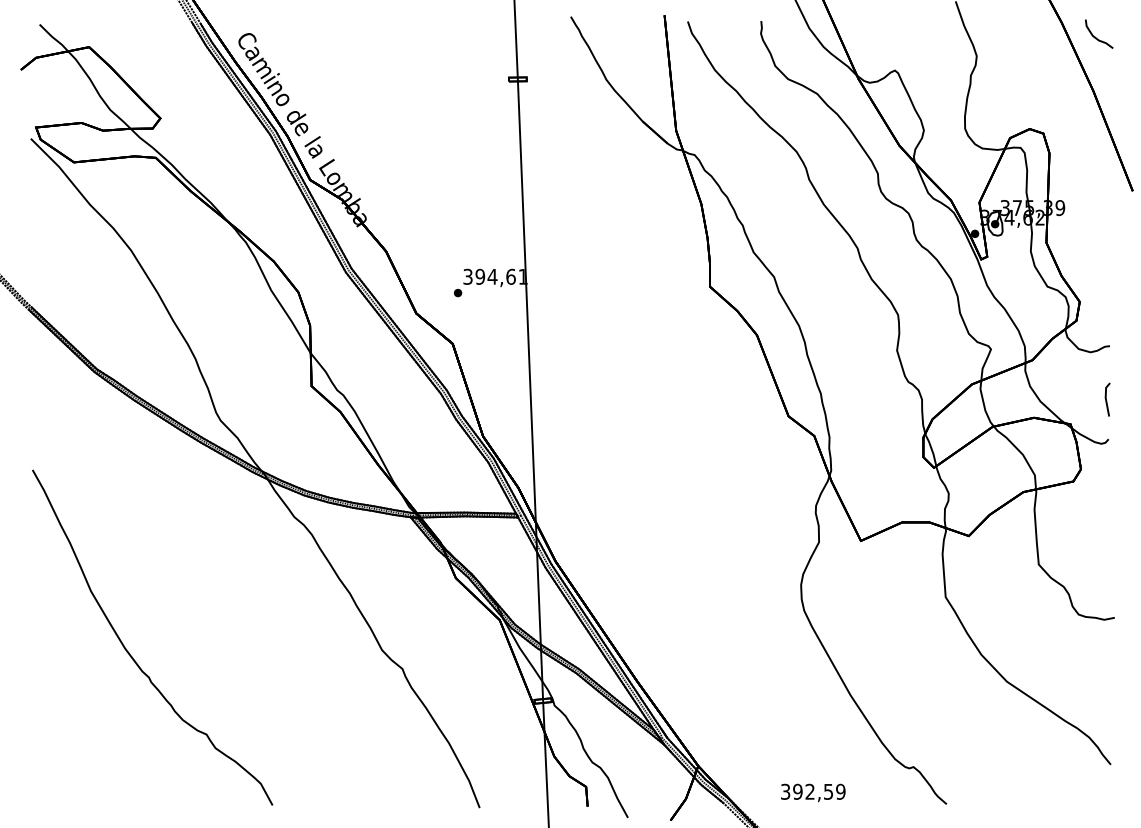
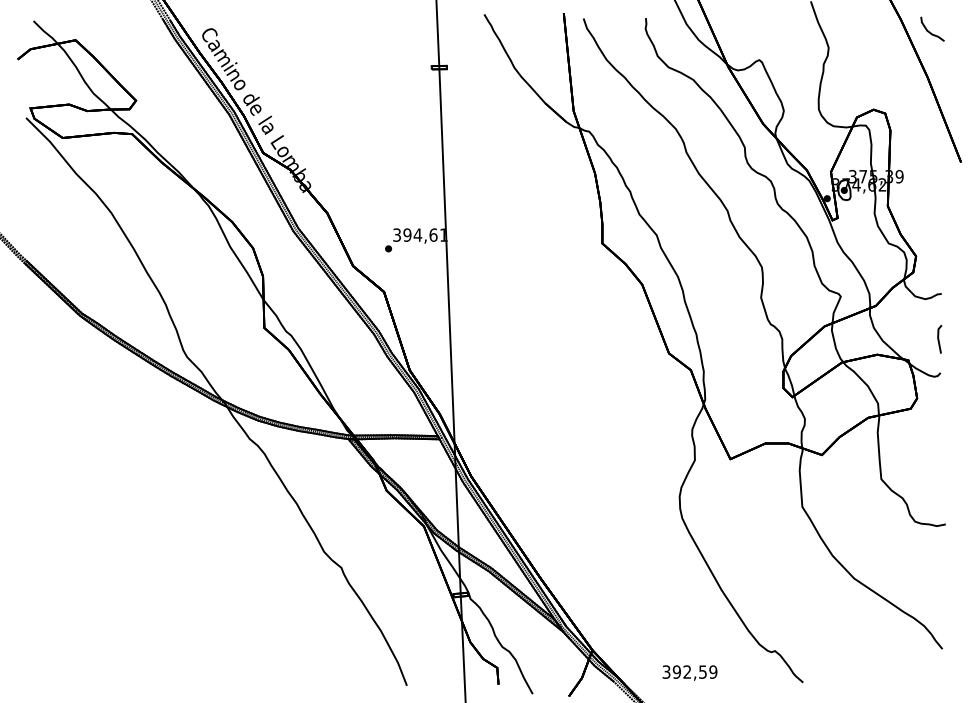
part: (130, 653) -> (110, 554), removed

